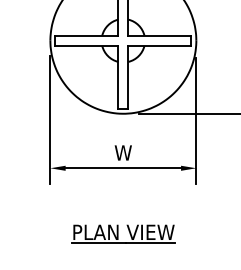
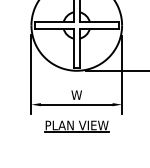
part: (122, 234) -> (76, 126), moved

